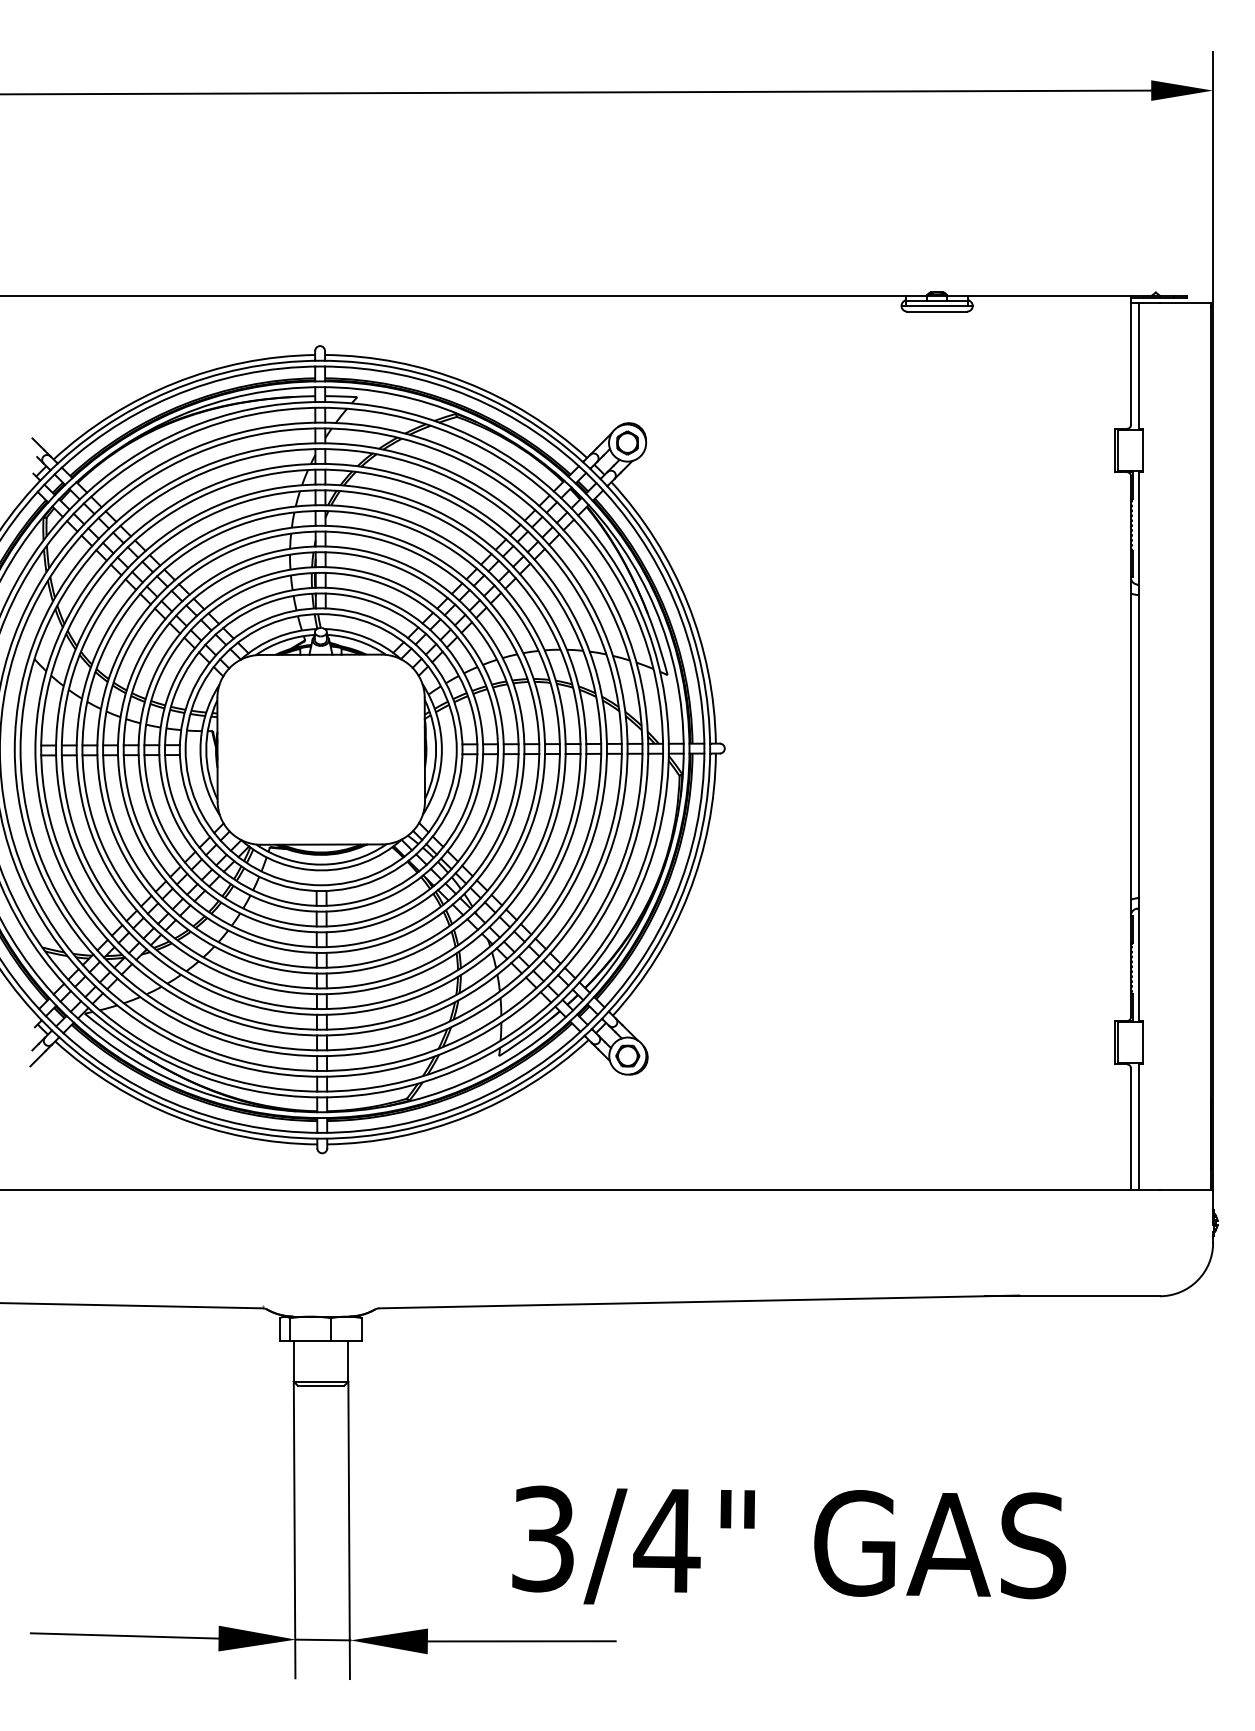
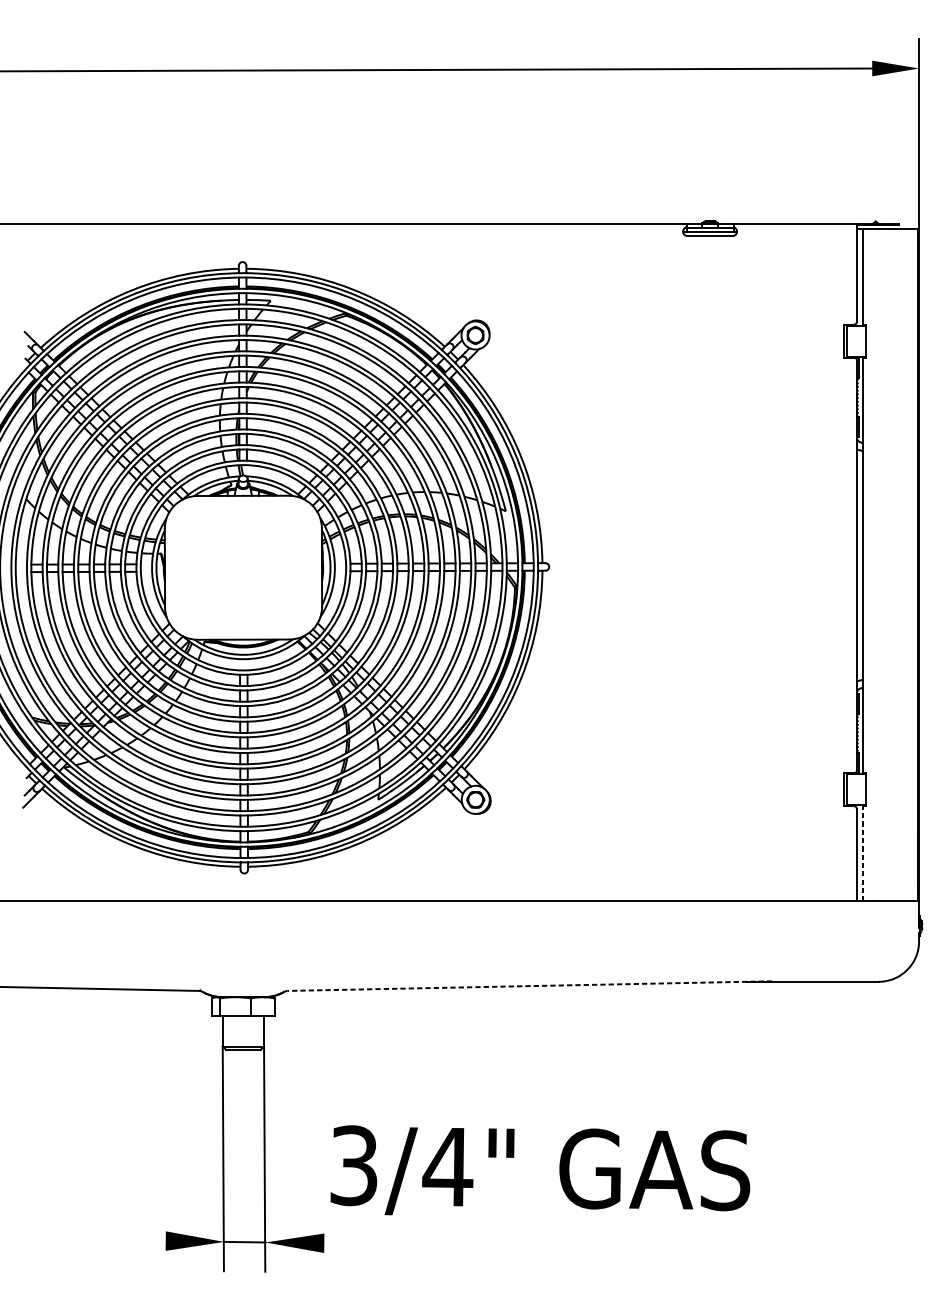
line: (1138, 1127) -> (862, 853), solid -> dashed
line: (698, 1301) -> (529, 985), solid -> dashed
text: (789, 1544) -> (540, 1169), moved
line: (124, 1635) -> (94, 1238), removed
line: (521, 1641) -> (395, 1243), removed

